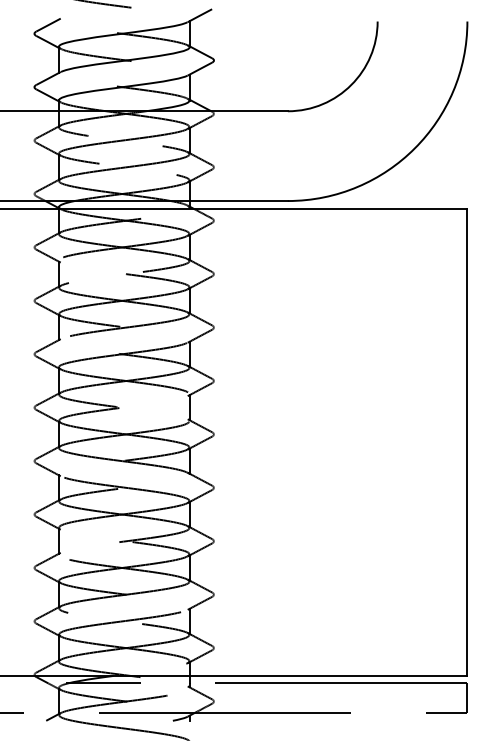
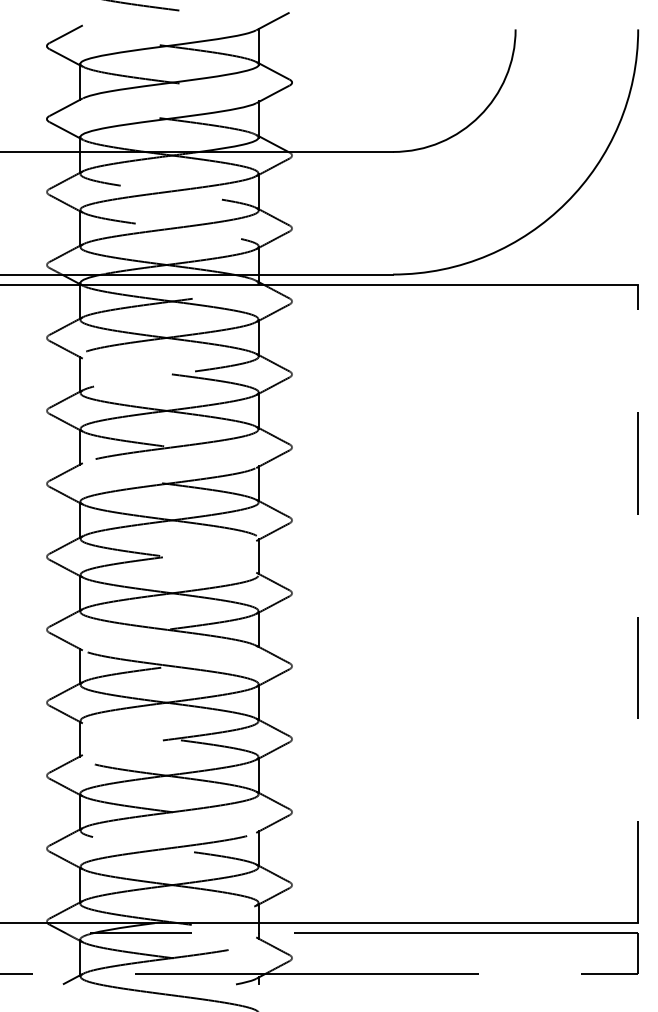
line: (467, 442) -> (638, 604), solid -> dashed

